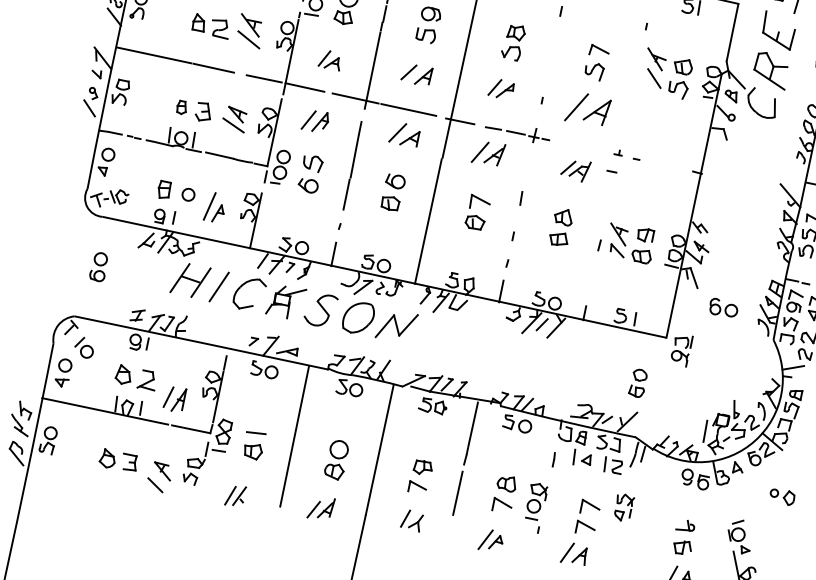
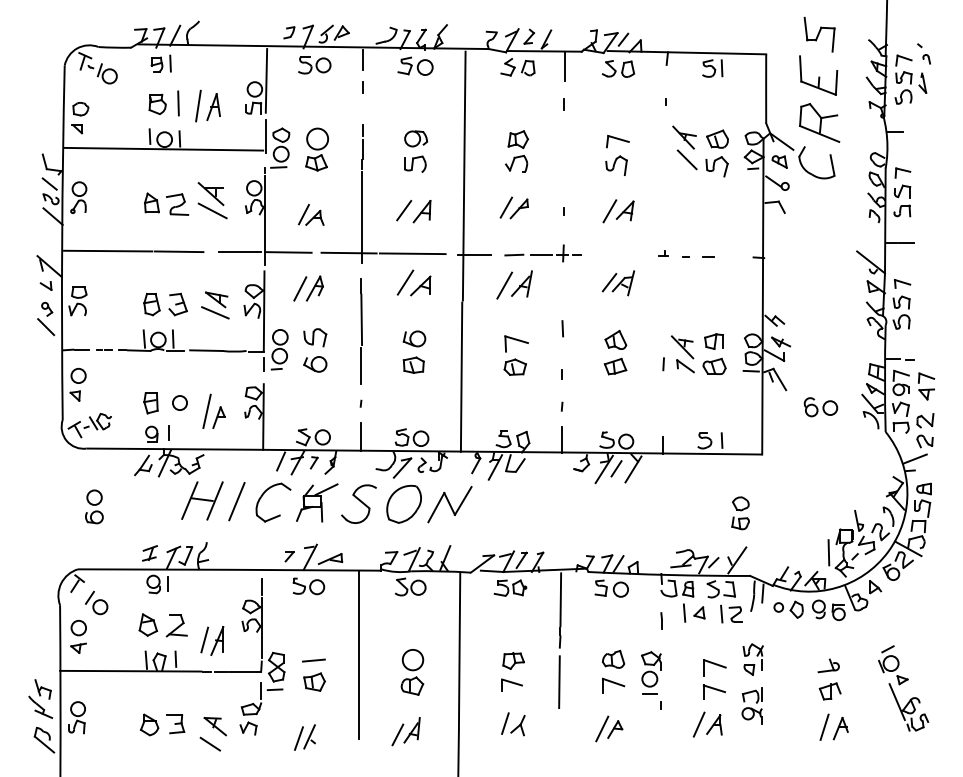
part: (181, 107) -> (151, 304), size x1.43
part: (588, 109) -> (618, 211), size x0.62
line: (611, 171) -> (708, 256), moved
part: (680, 349) -> (751, 705), moved
part: (782, 496) -> (788, 609), moved

